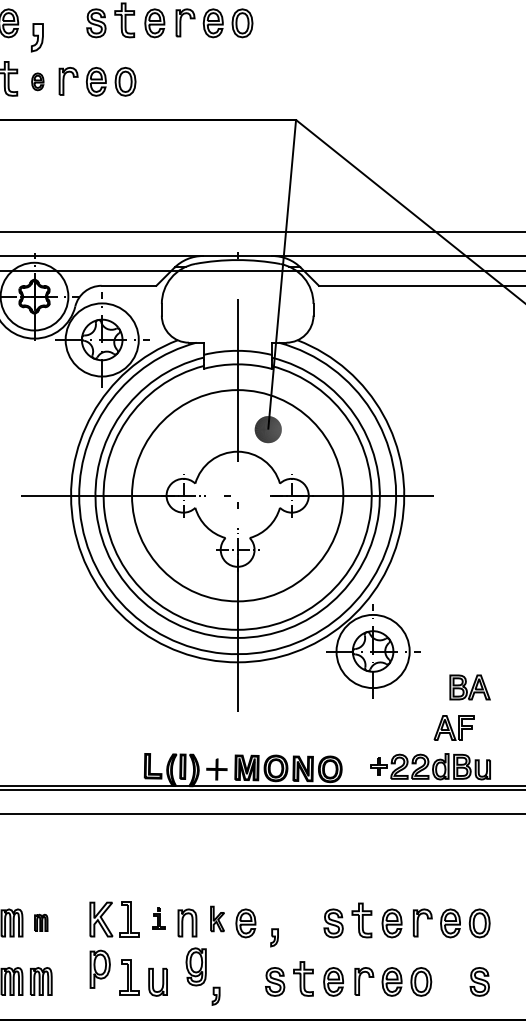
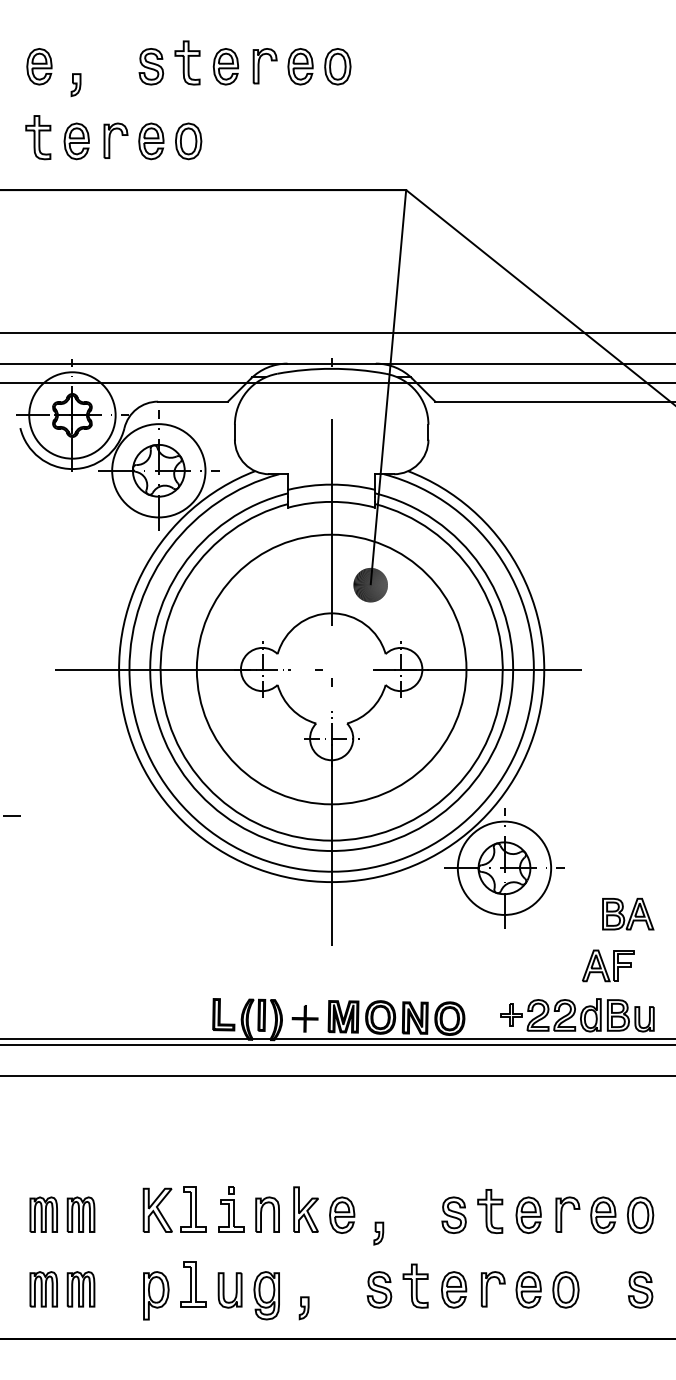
part: (36, 37) -> (75, 84), size x0.62
part: (37, 81) -> (76, 141), size x1.67
part: (159, 918) -> (231, 1209), size x1.67
part: (217, 918) -> (305, 1209), size x1.43
part: (40, 922) -> (80, 1214), size x1.67
part: (196, 966) -> (266, 1295), moved
part: (100, 969) -> (156, 1295), moved

